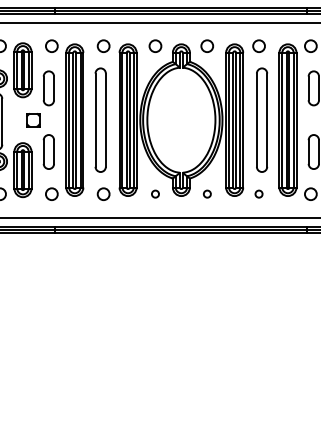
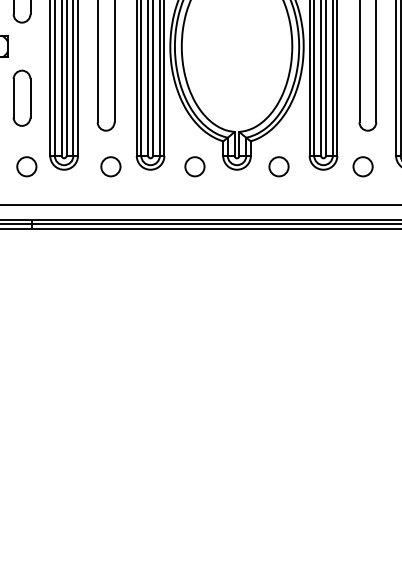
circle: (155, 193) -> (195, 165), size x1.67
circle: (207, 193) -> (279, 165), size x1.67
circle: (258, 193) -> (362, 165), size x1.67

